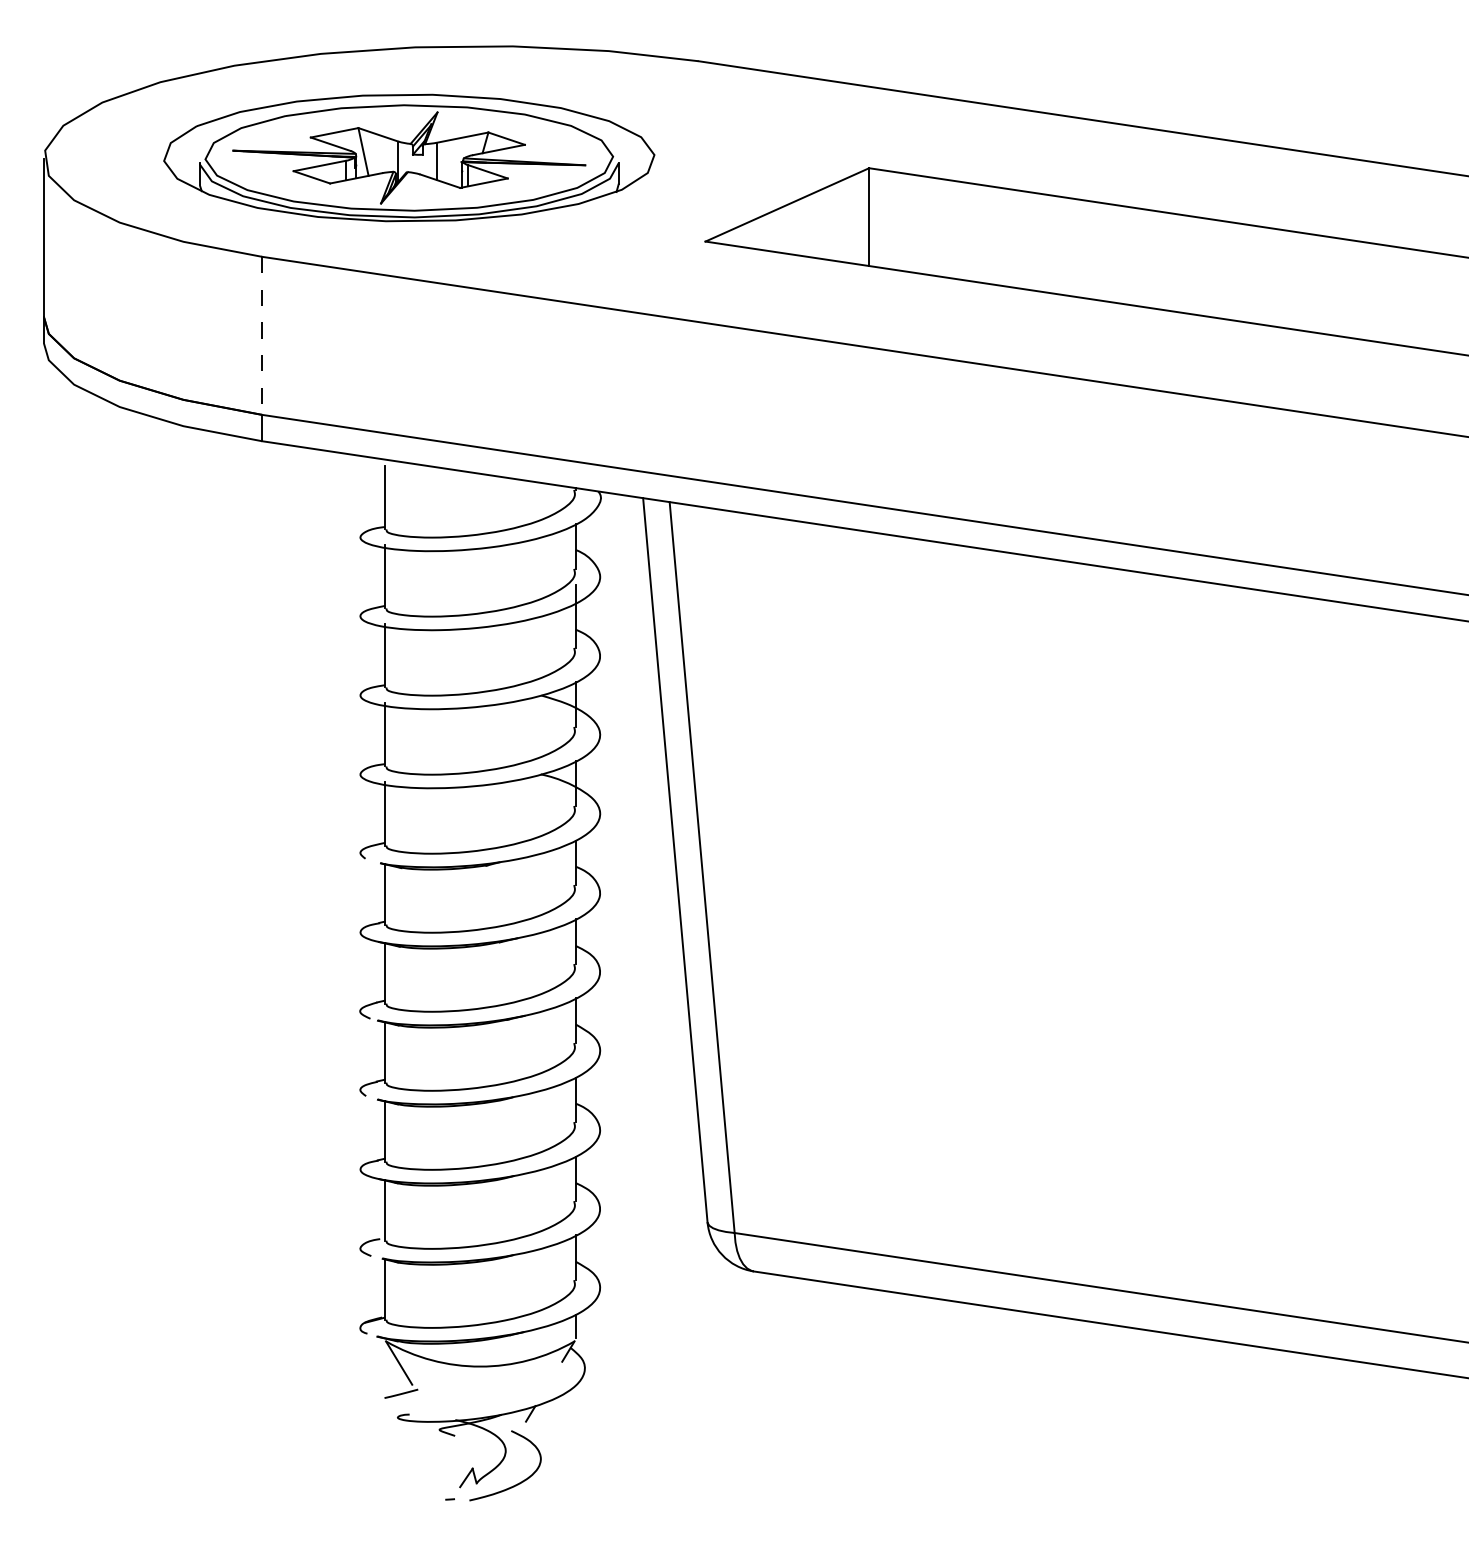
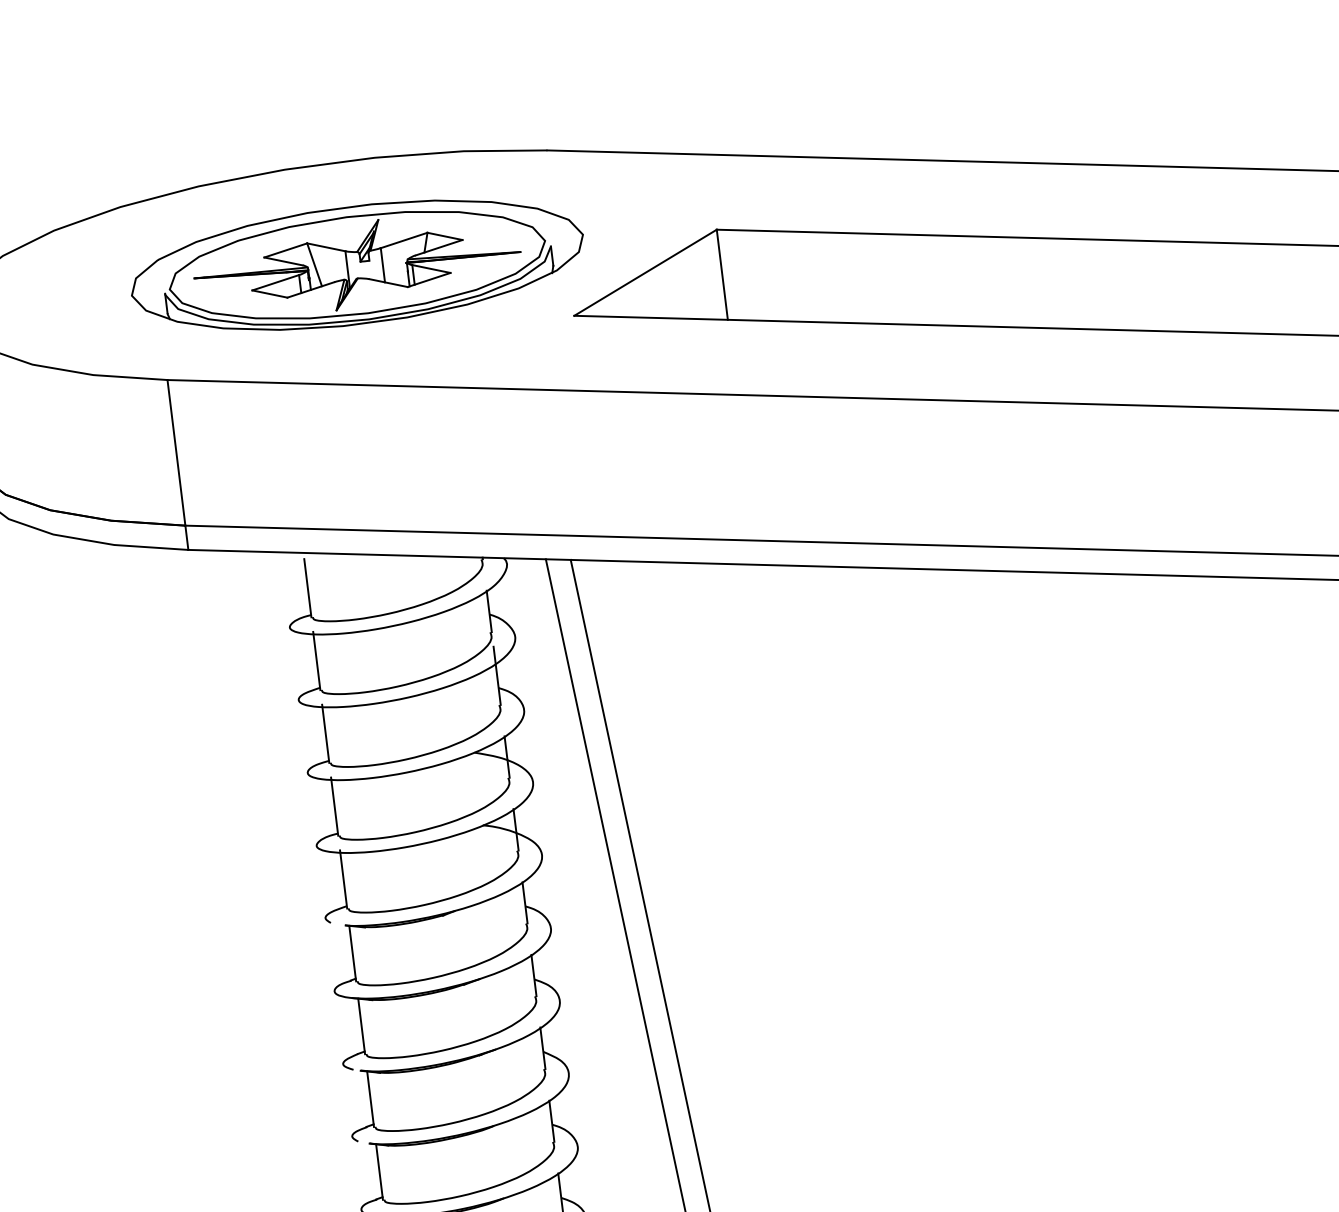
part: (409, 157) -> (357, 264), moved
line: (262, 336) -> (176, 453), dashed -> solid

